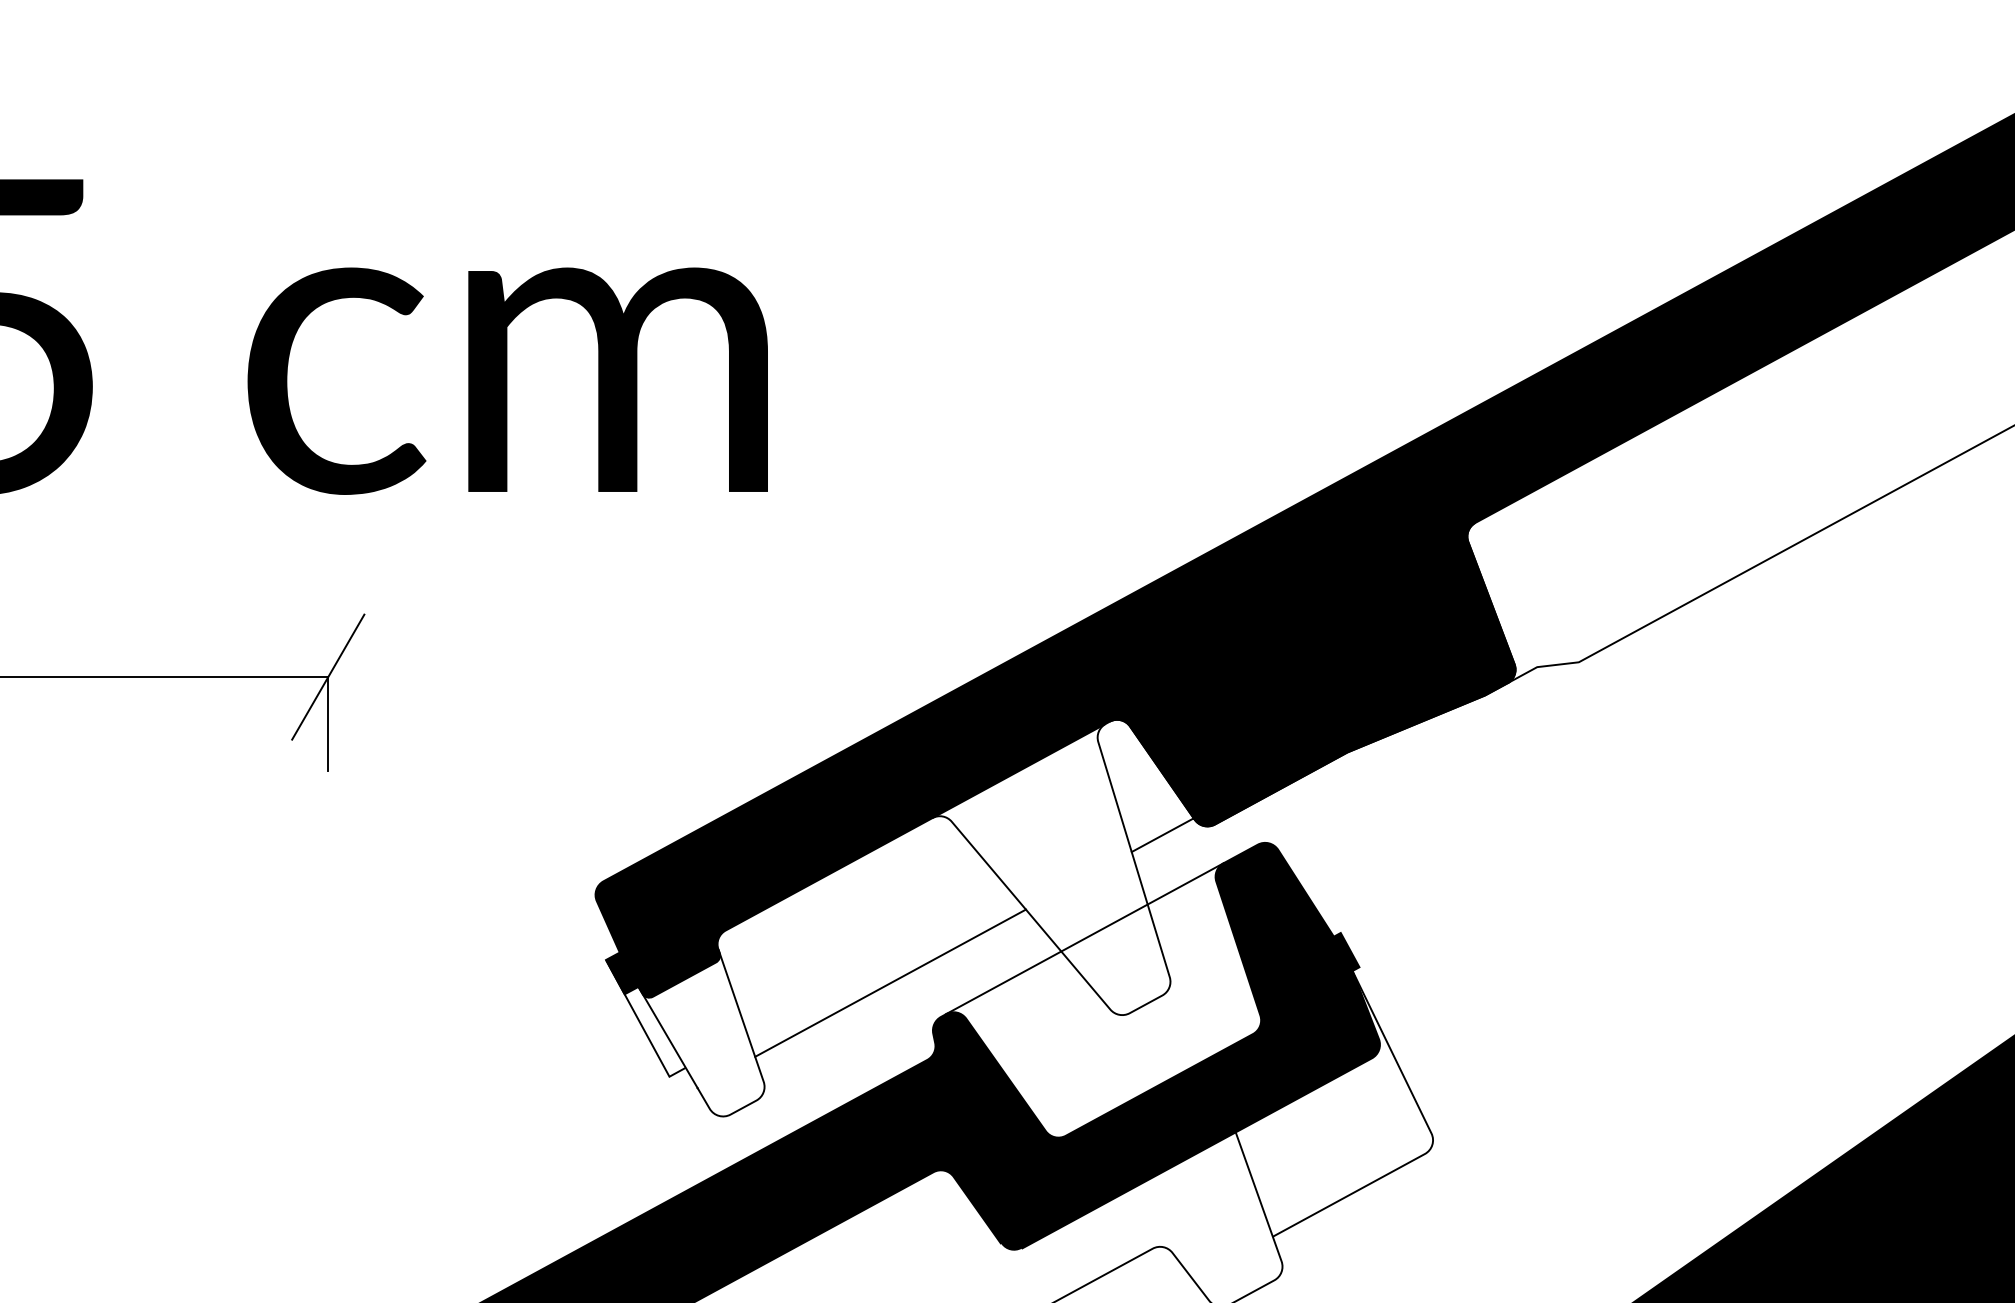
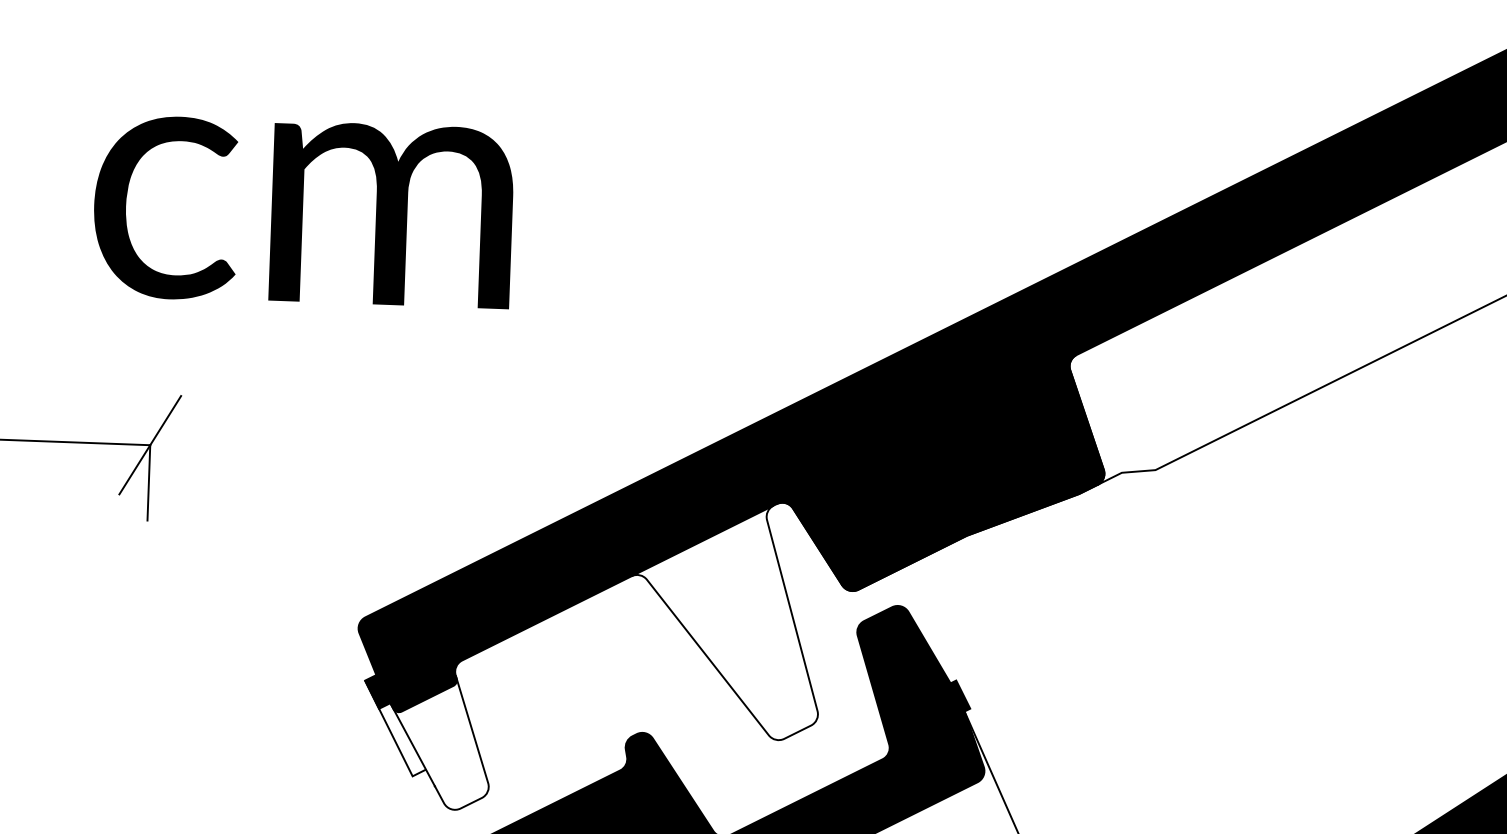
line: (1162, 835) -> (815, 597), removed
line: (1084, 938) -> (750, 677), removed
line: (890, 982) -> (593, 707), removed

